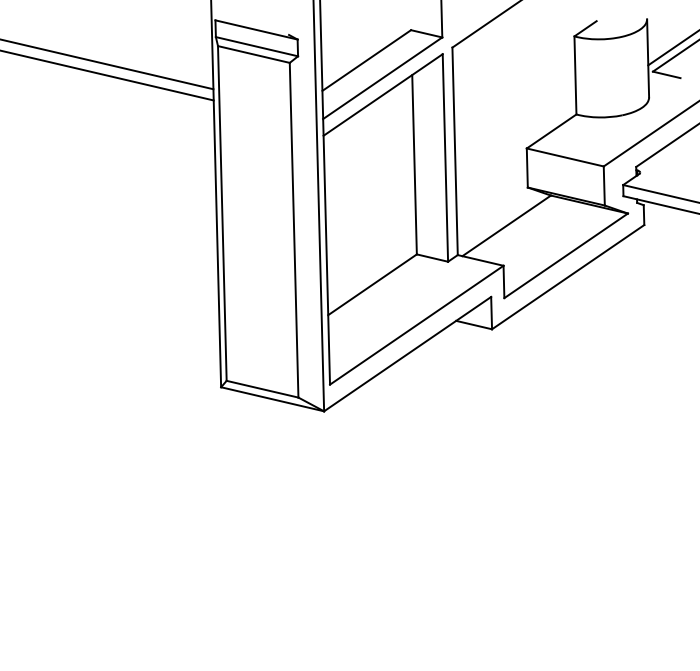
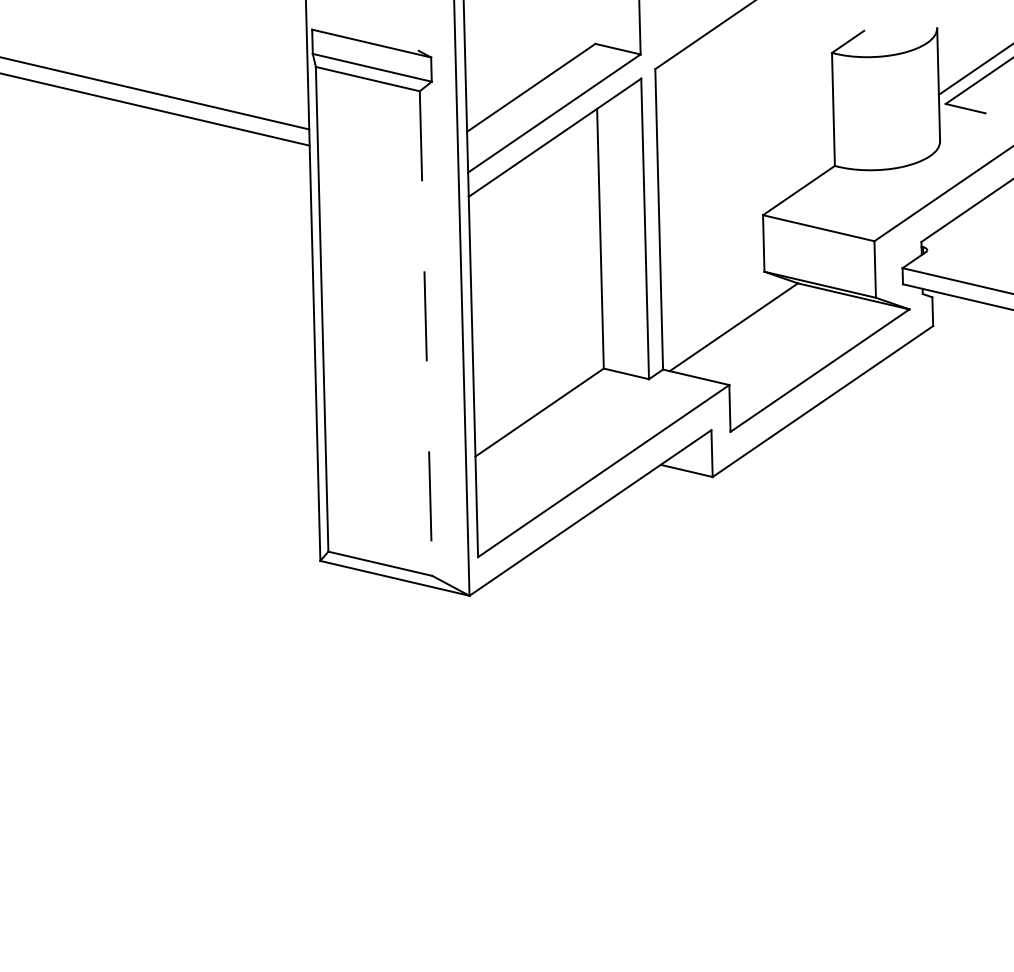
line: (294, 230) -> (426, 333), solid -> dashed

